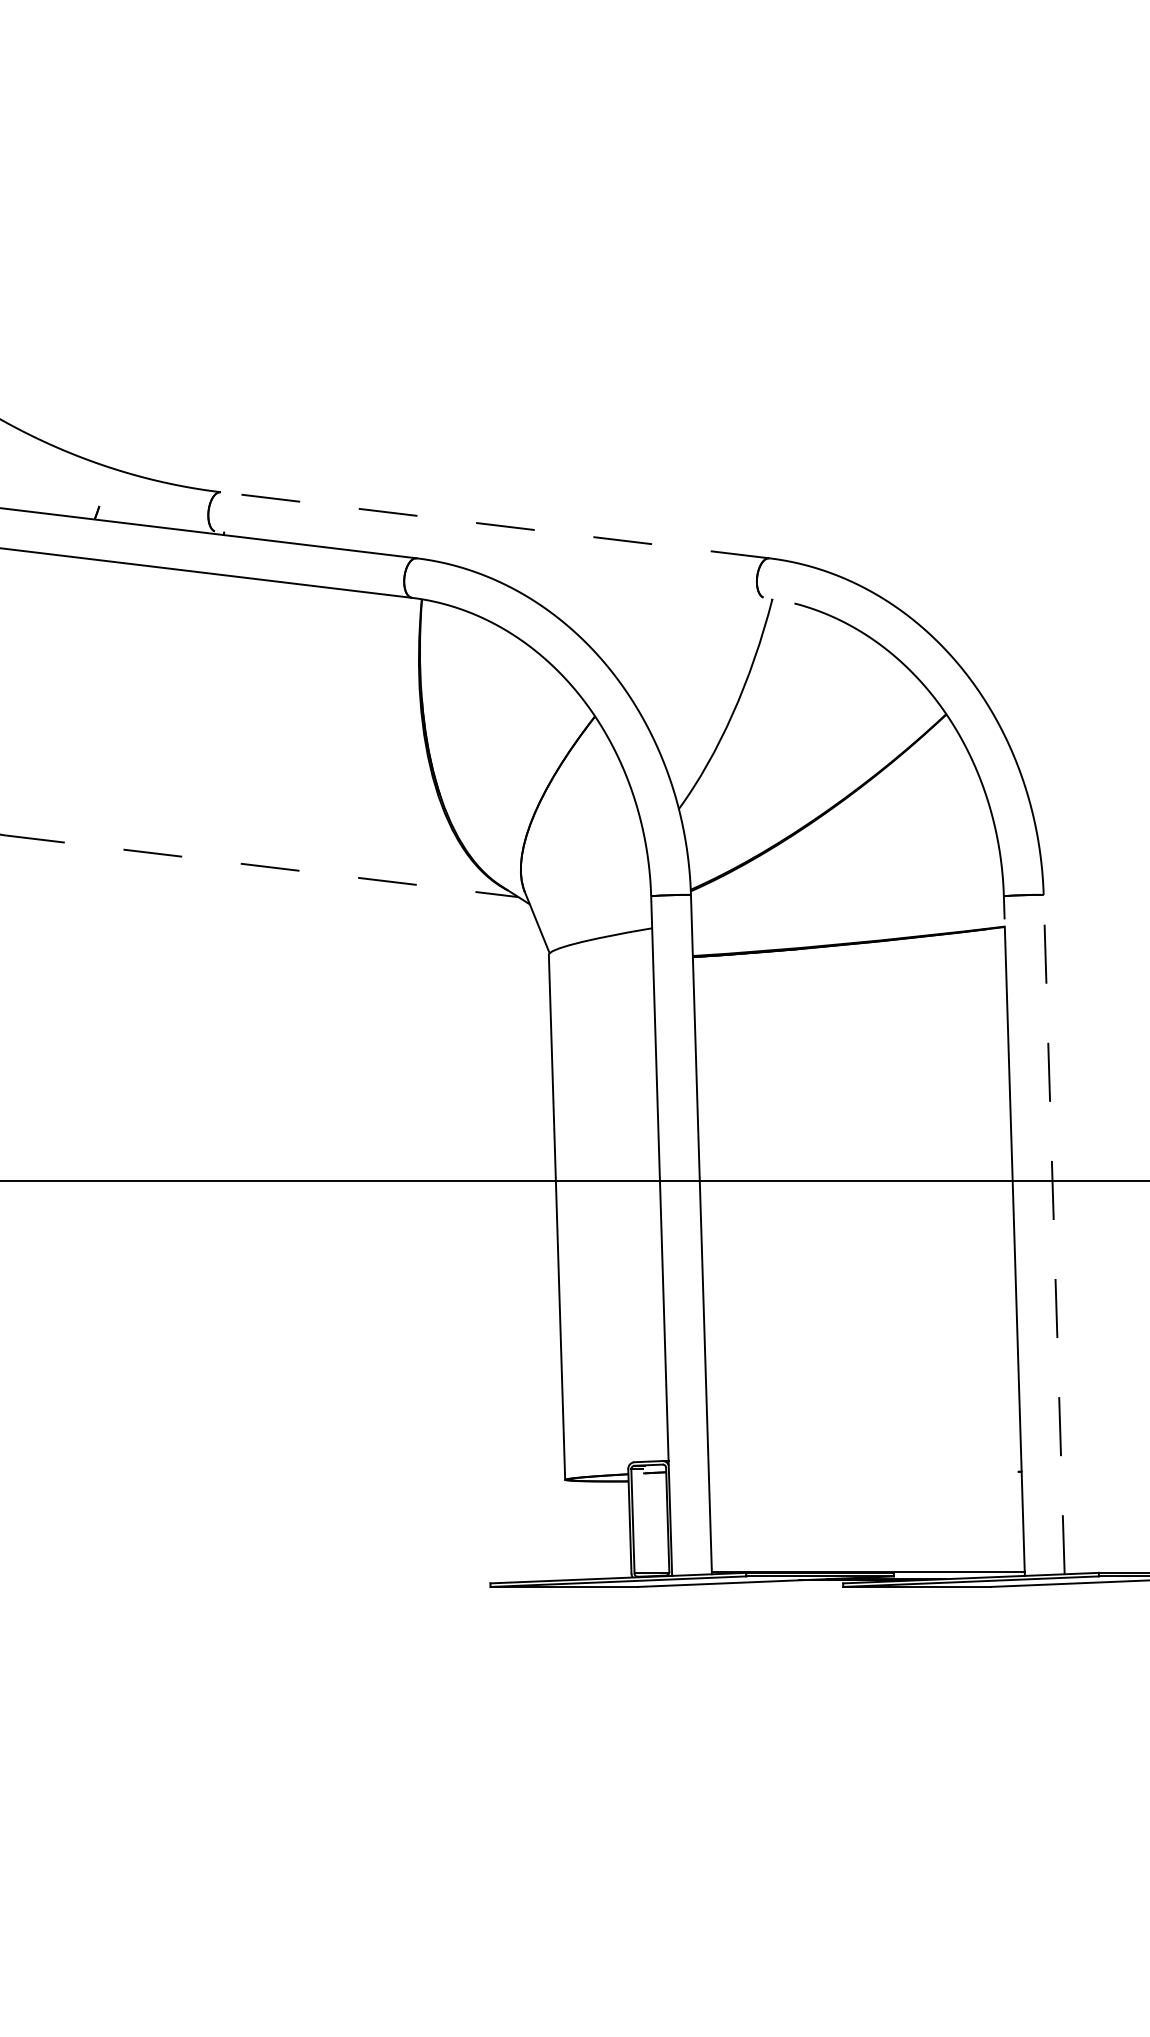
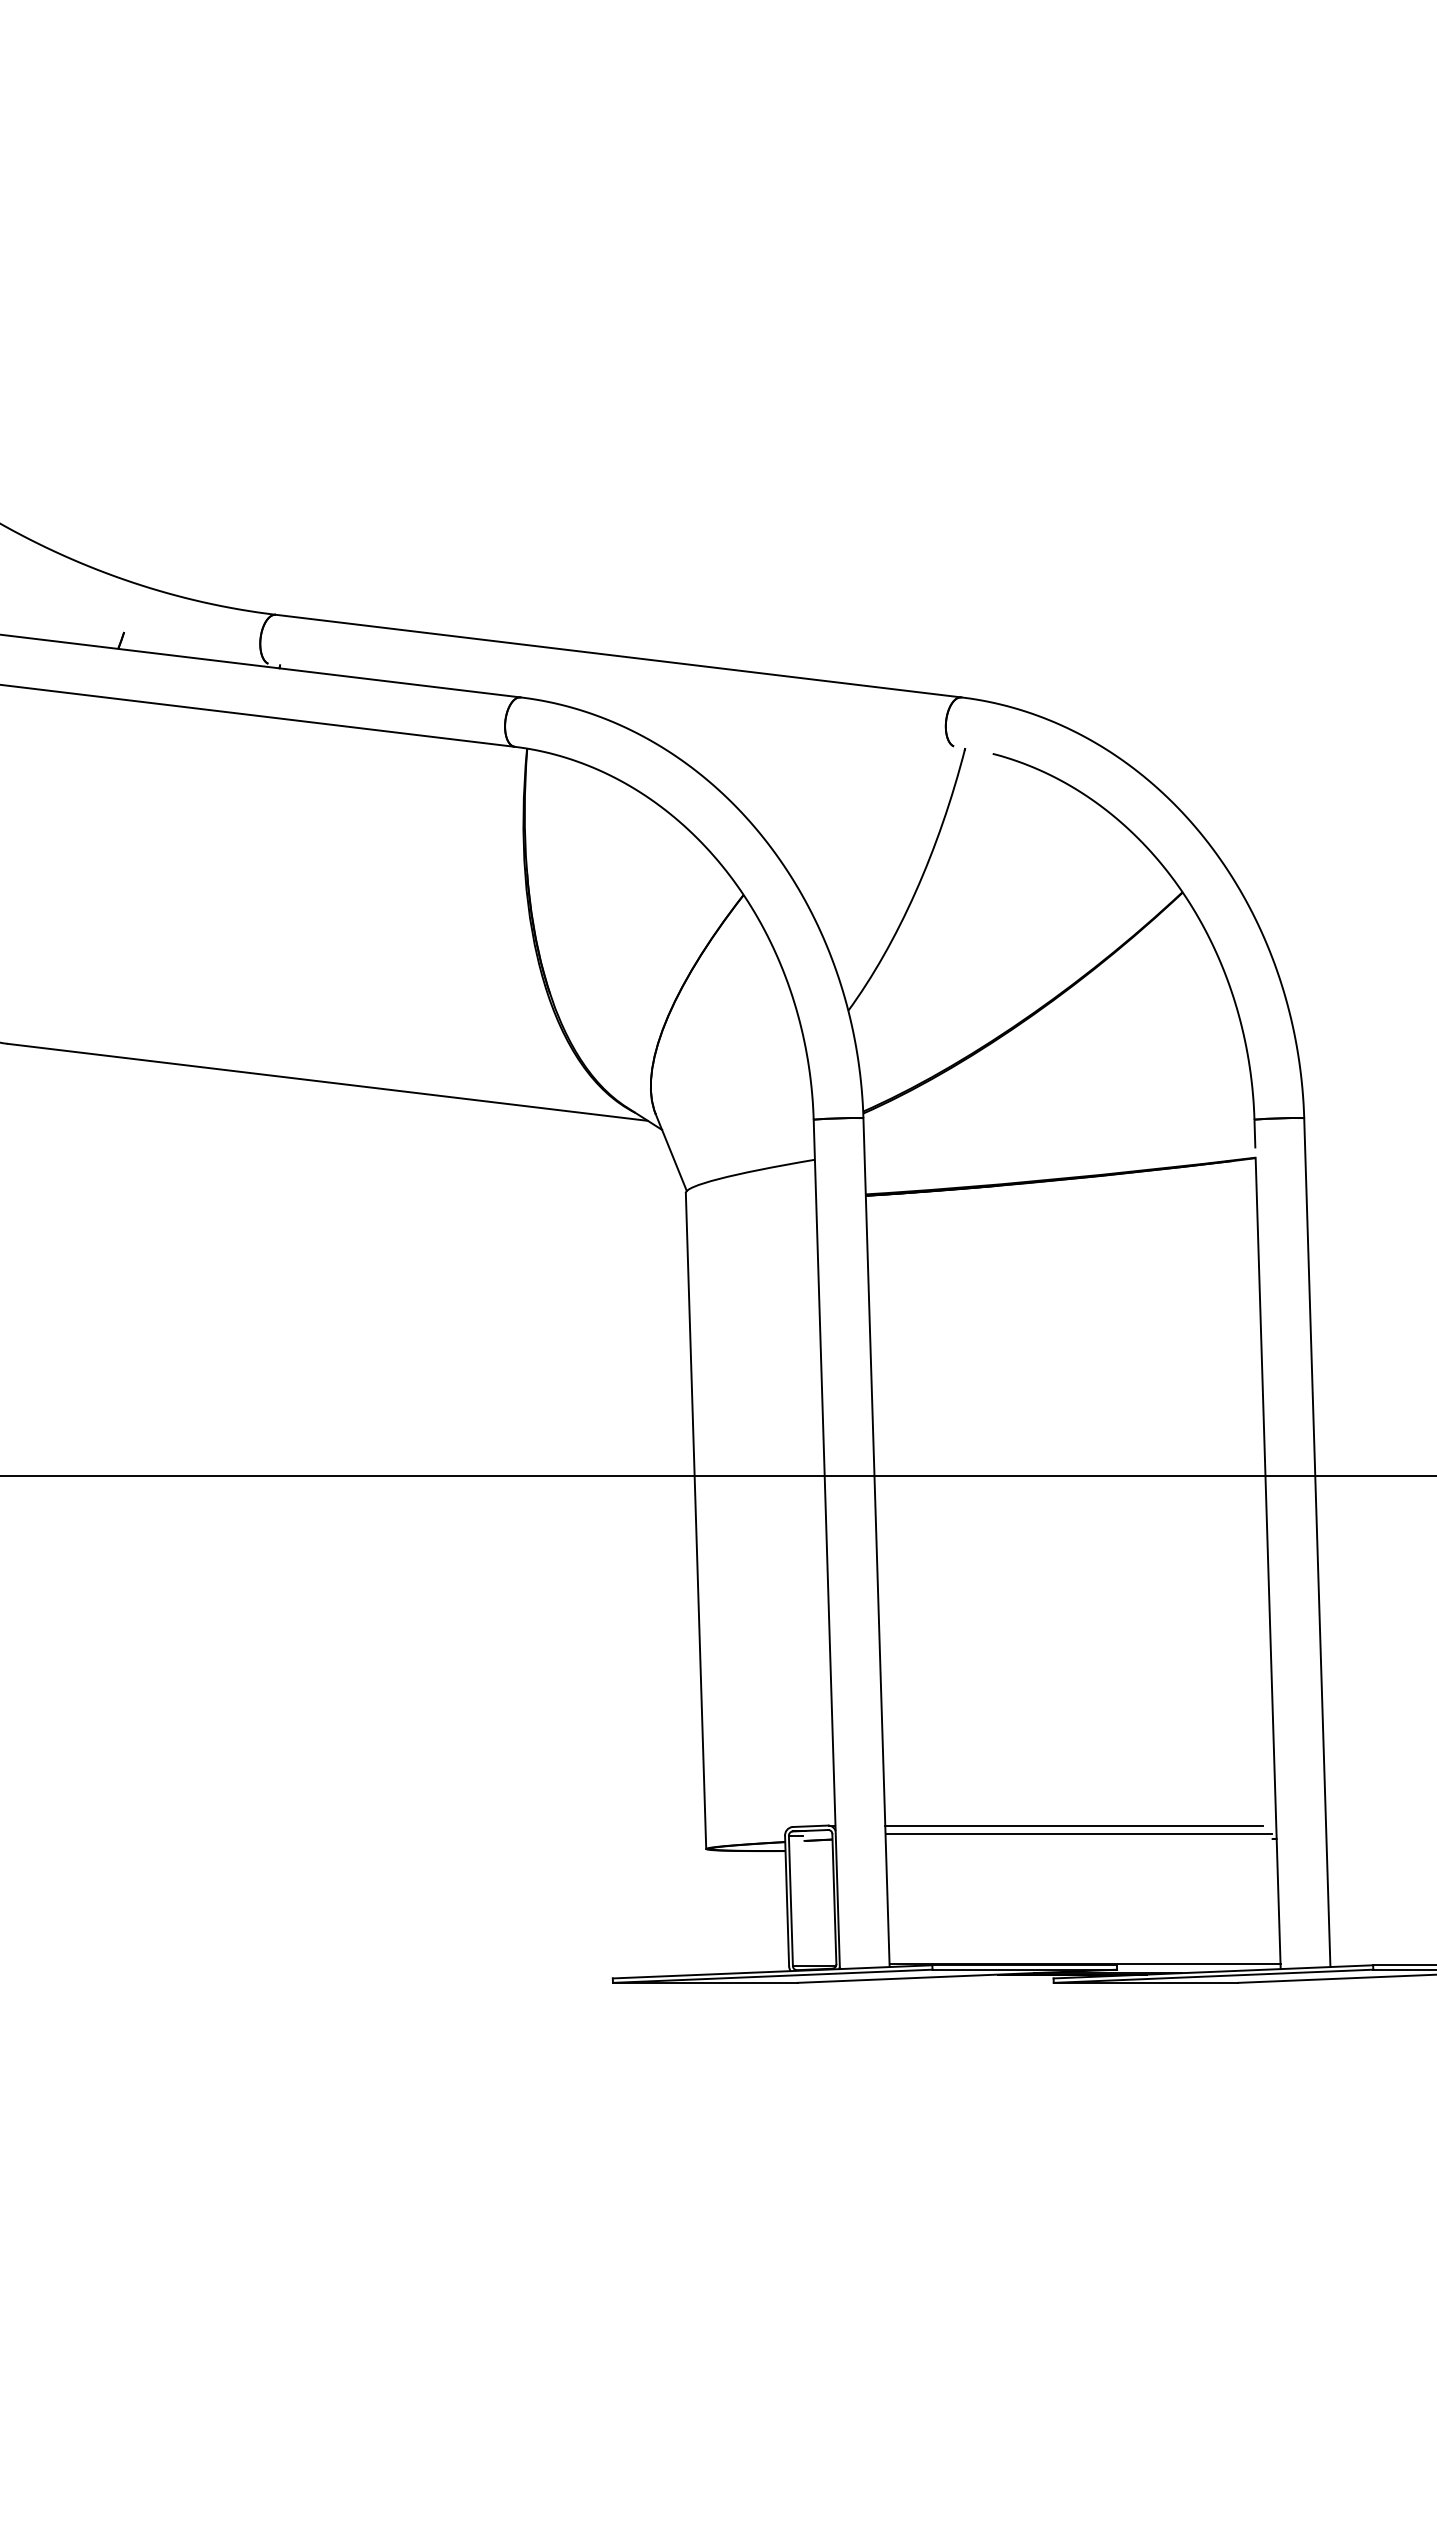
line: (494, 525) -> (618, 656), dashed -> solid
line: (262, 866) -> (328, 1082), dashed -> solid
line: (1054, 1234) -> (1317, 1542), dashed -> solid
line: (859, 1461) -> (1073, 1825), added
line: (863, 1468) -> (1078, 1834), added

